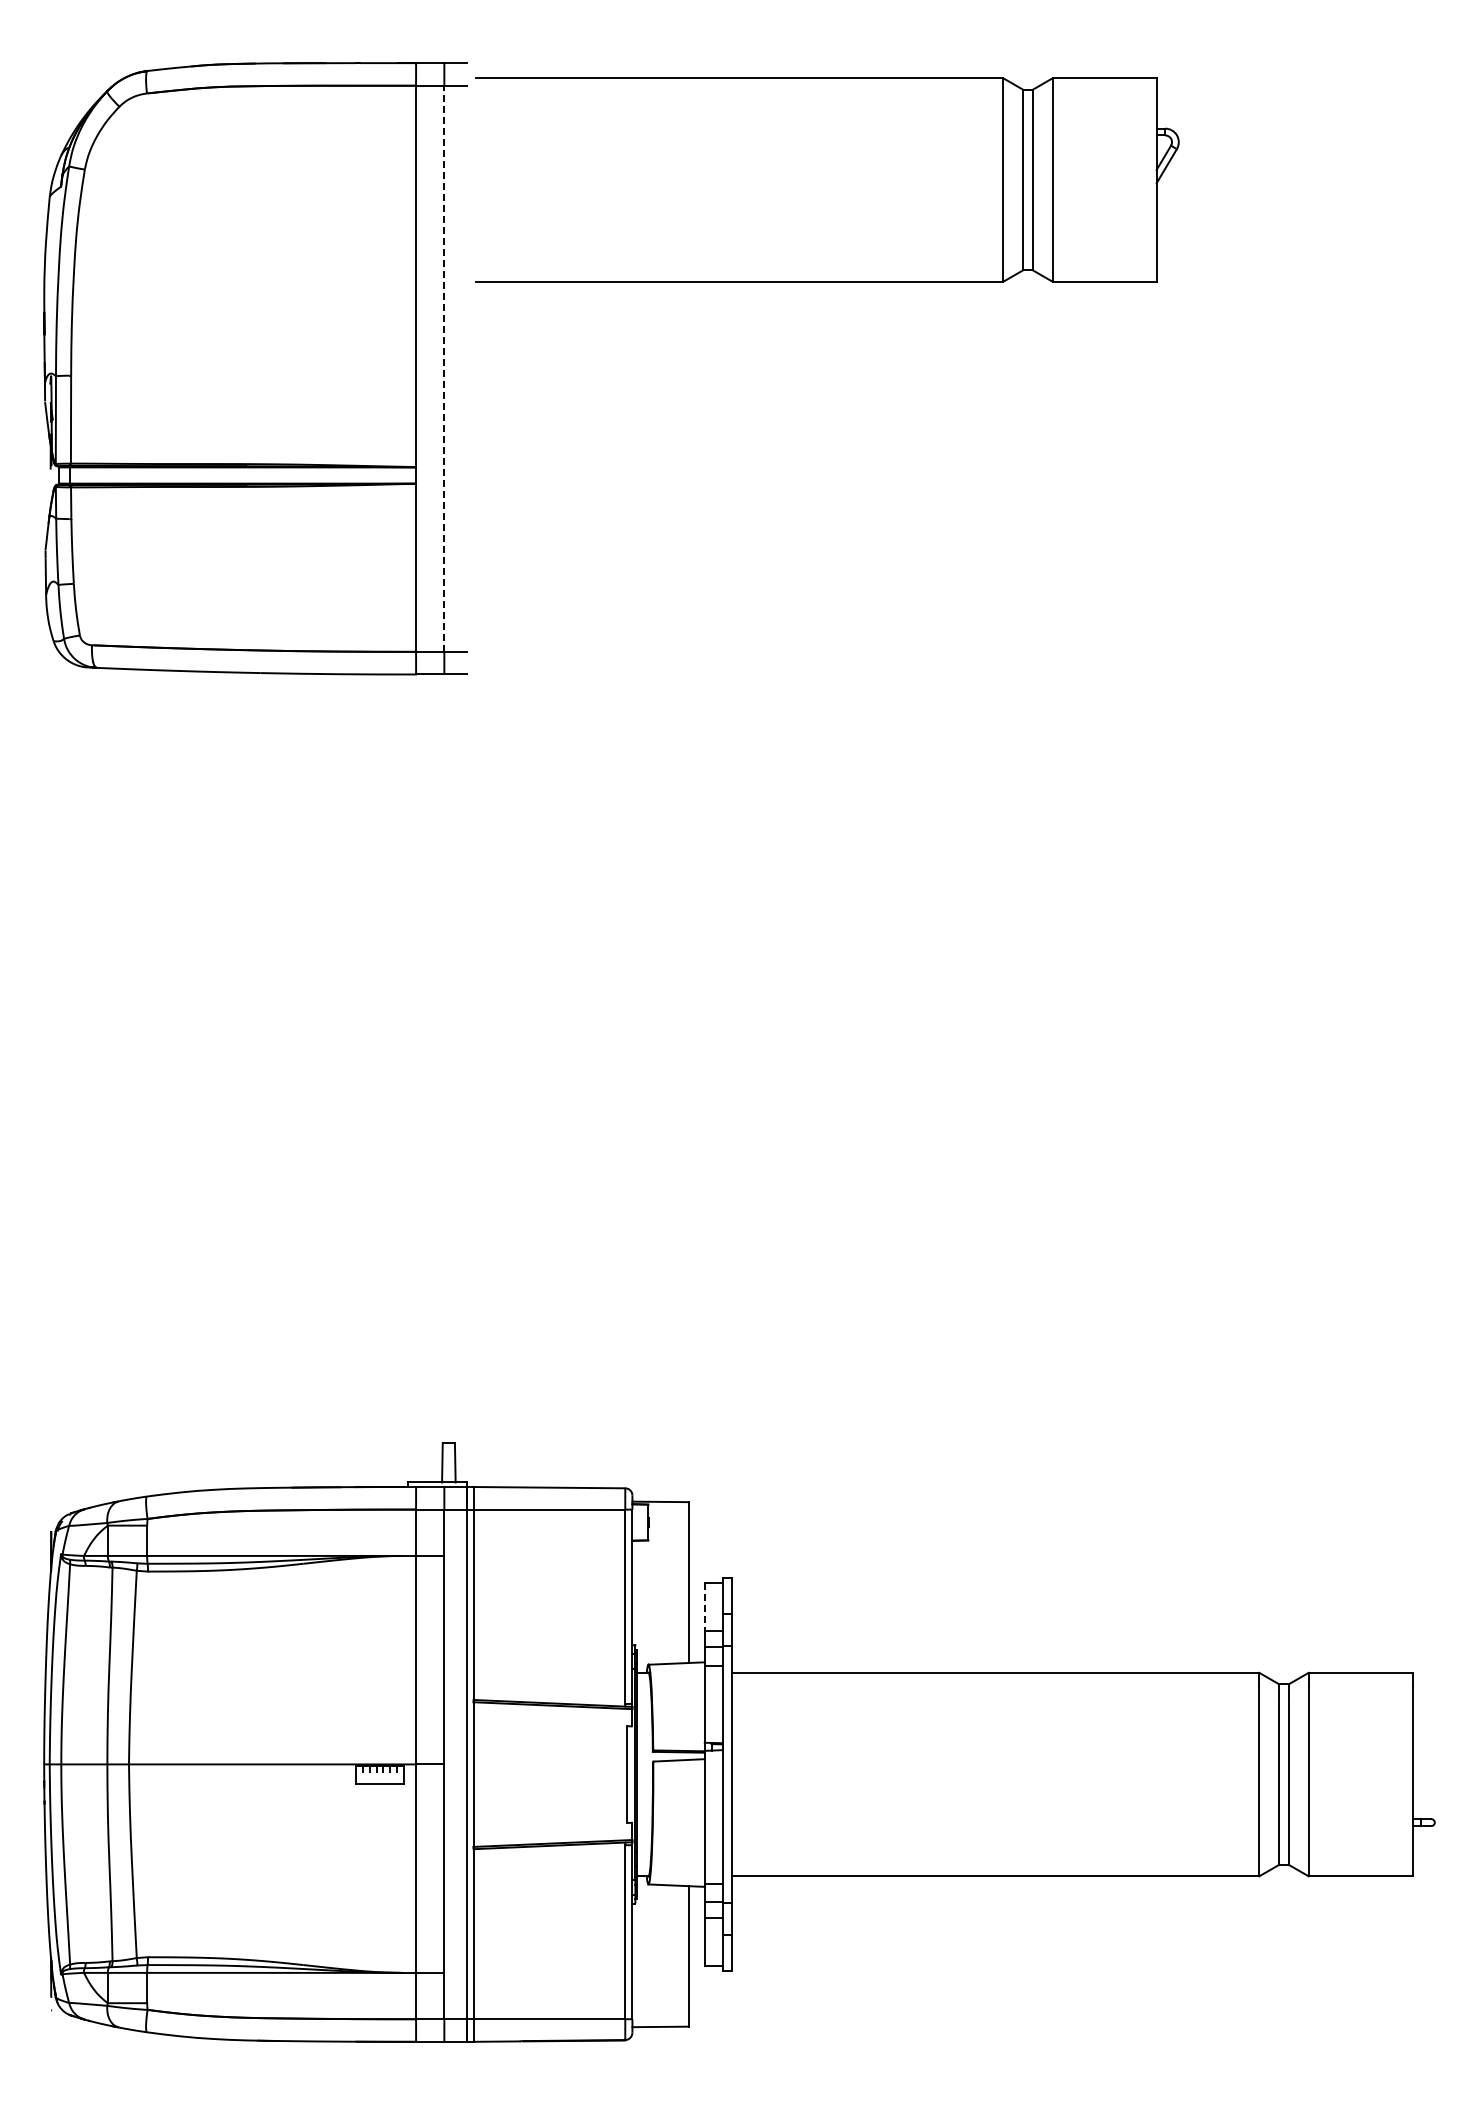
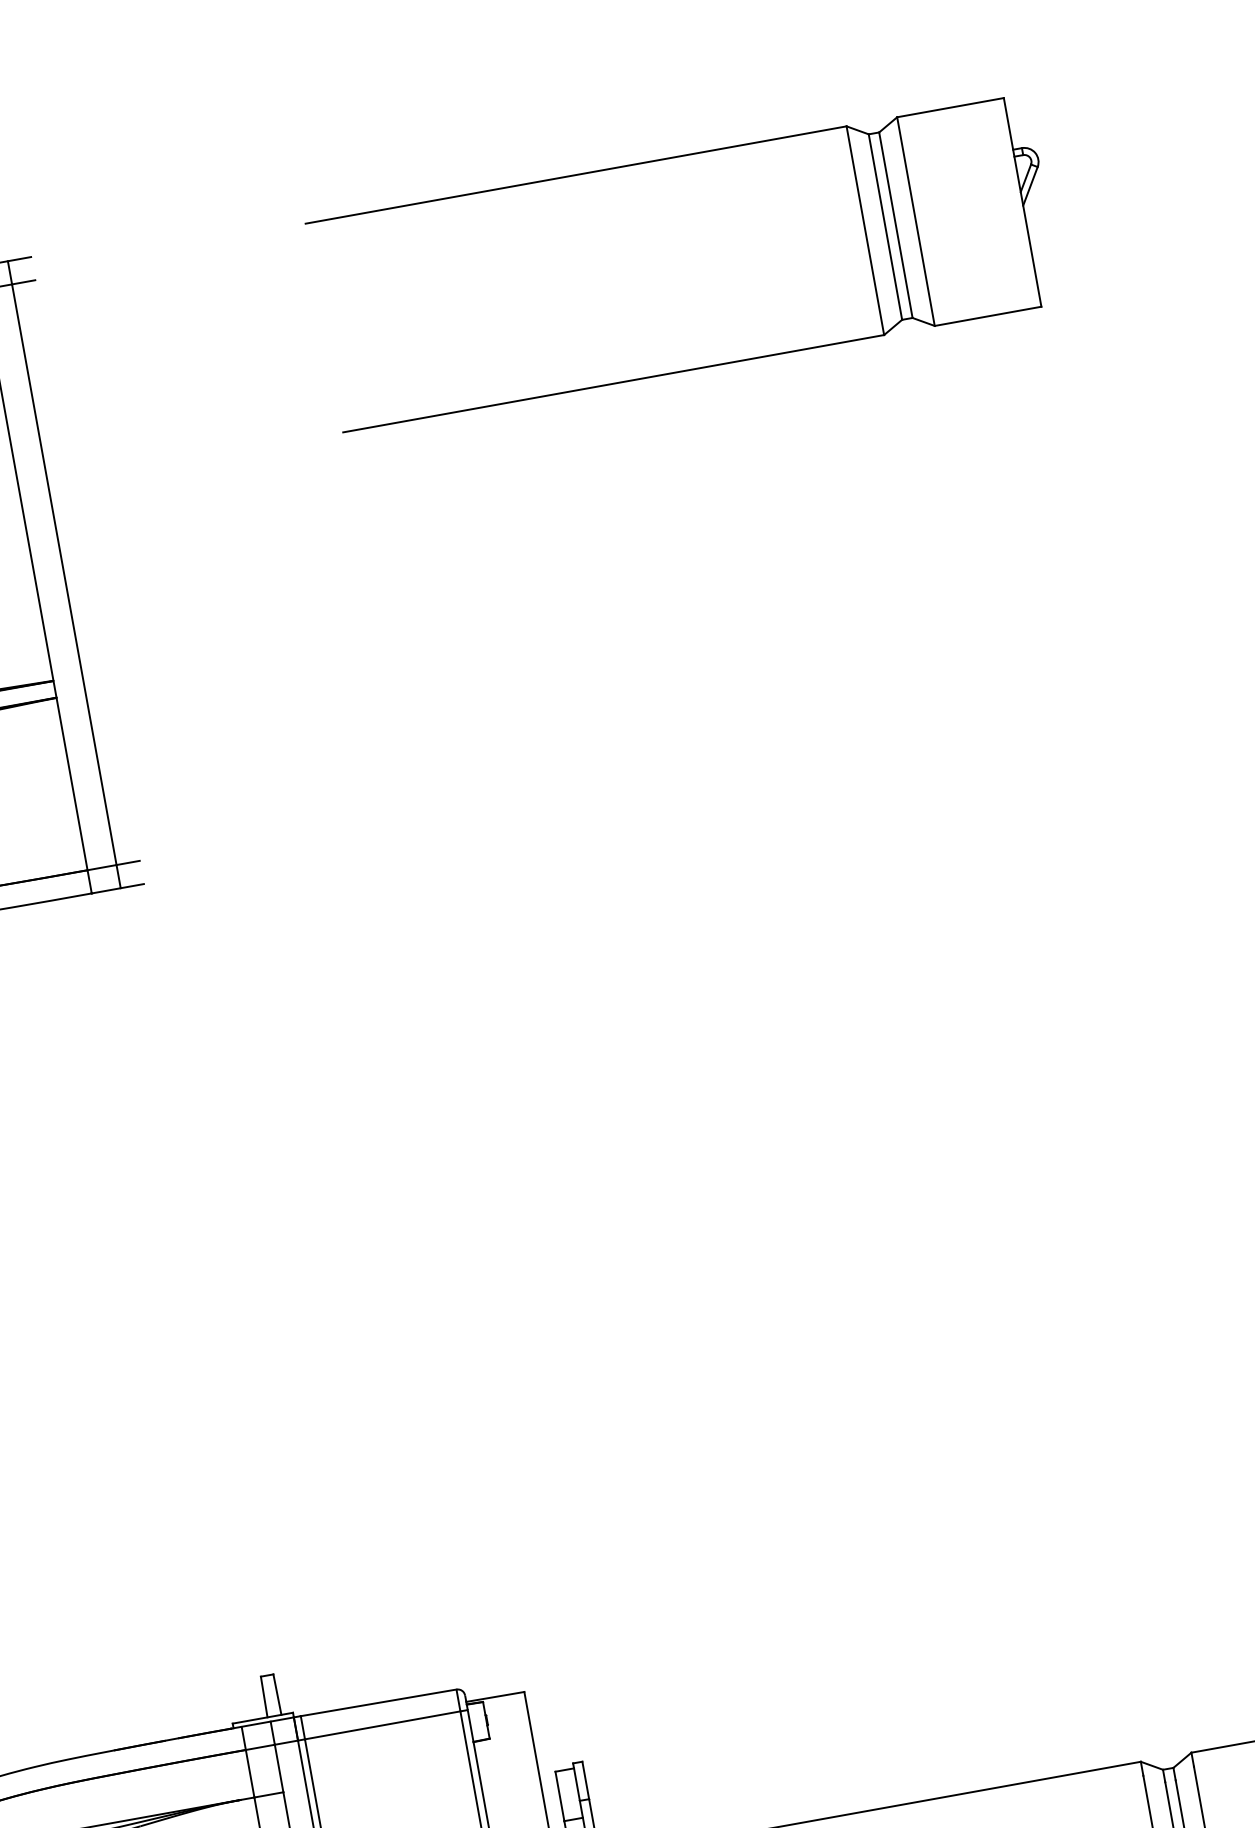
part: (827, 78) -> (666, 159), moved
line: (444, 368) -> (64, 574), dashed -> solid
line: (704, 1607) -> (559, 1797), dashed -> solid

